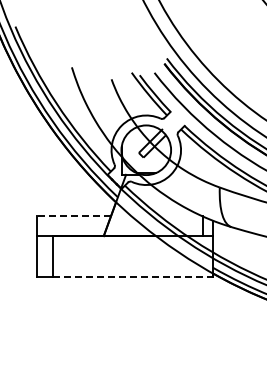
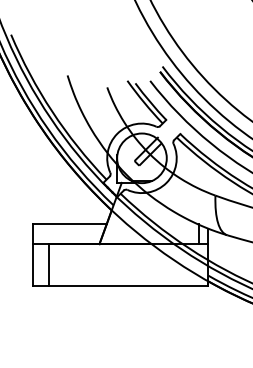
line: (74, 216) -> (70, 224), dashed -> solid
line: (133, 277) -> (129, 285), dashed -> solid

